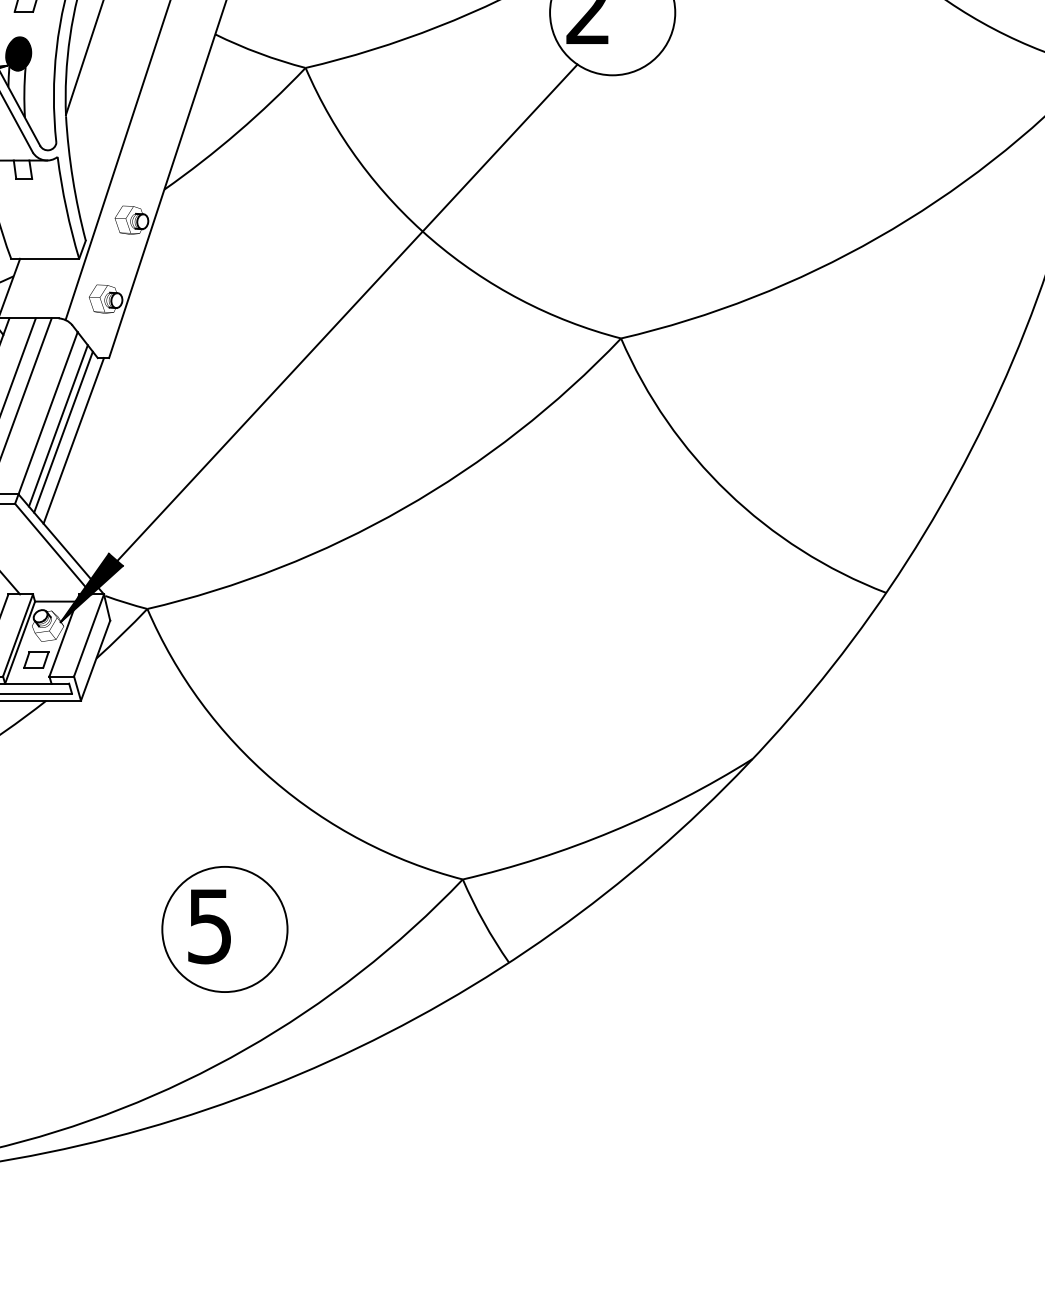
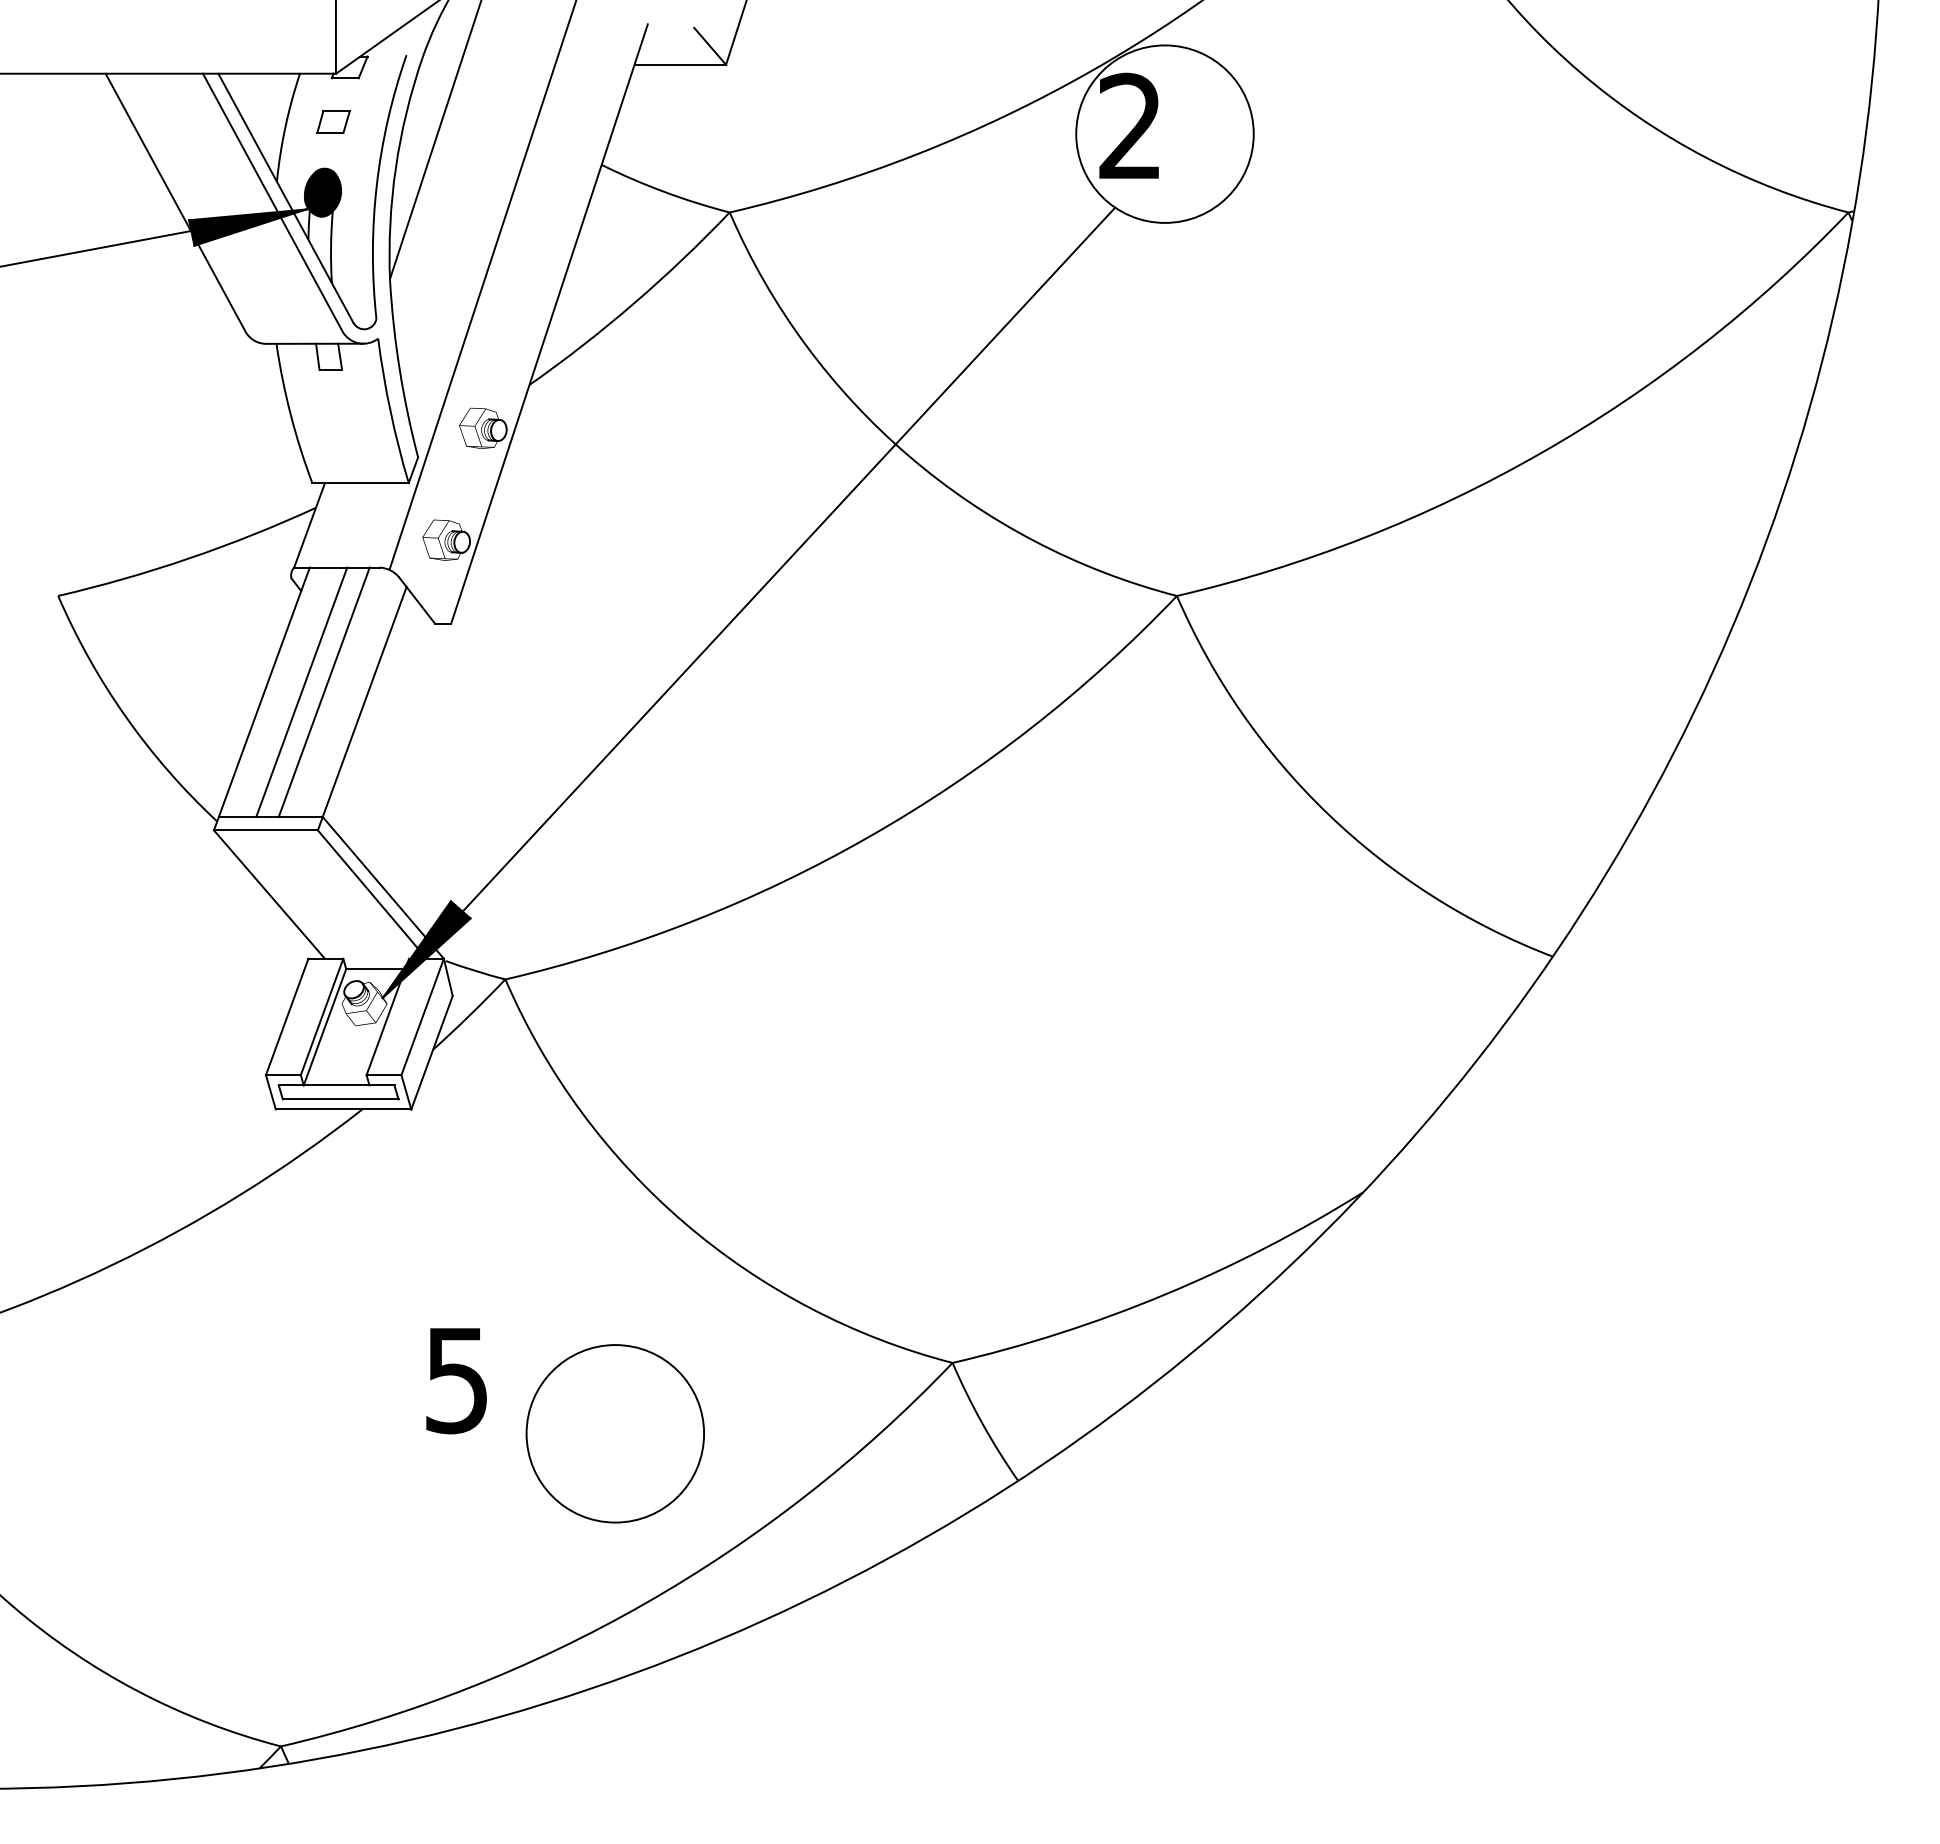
line: (57, 425) -> (378, 719), removed
line: (63, 431) -> (386, 728), removed
line: (73, 440) -> (400, 740), removed
part: (36, 659) -> (348, 1051), removed
text: (209, 927) -> (456, 1381), moved

